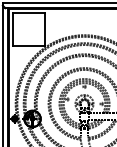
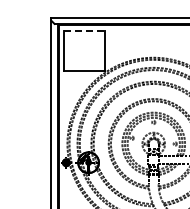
line: (29, 13) -> (84, 30), solid -> dashed

